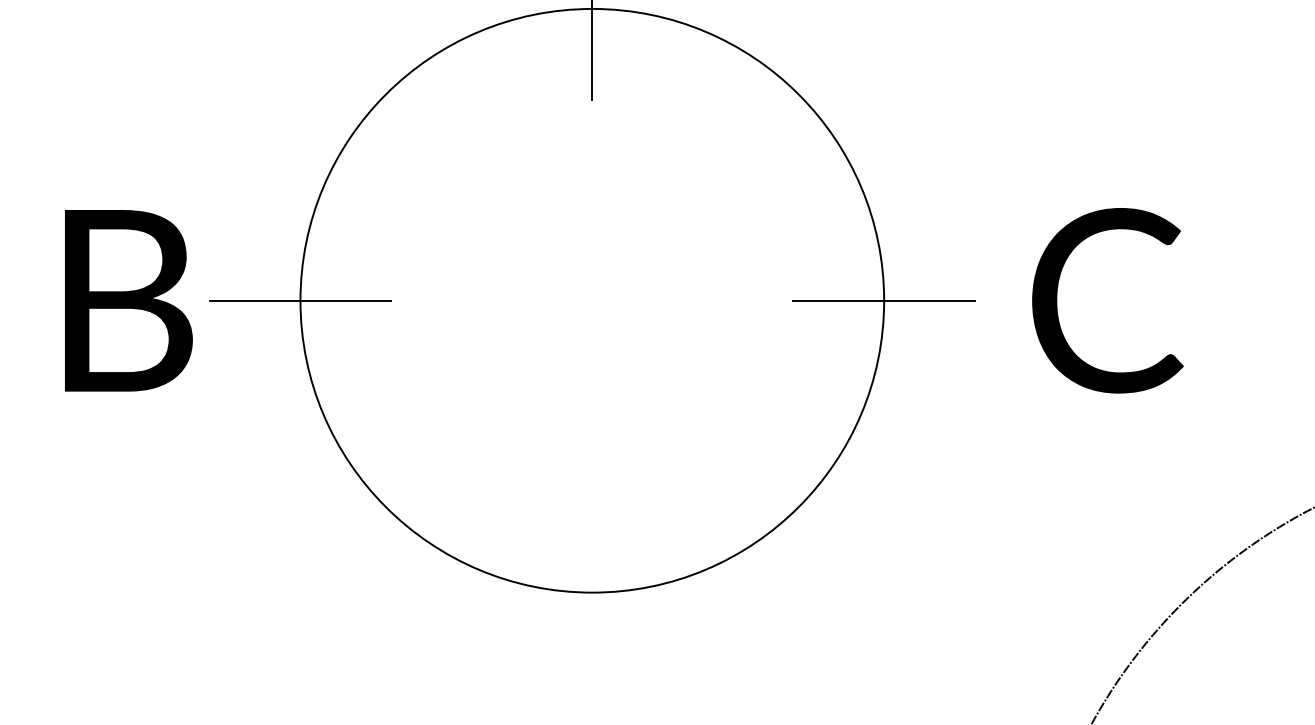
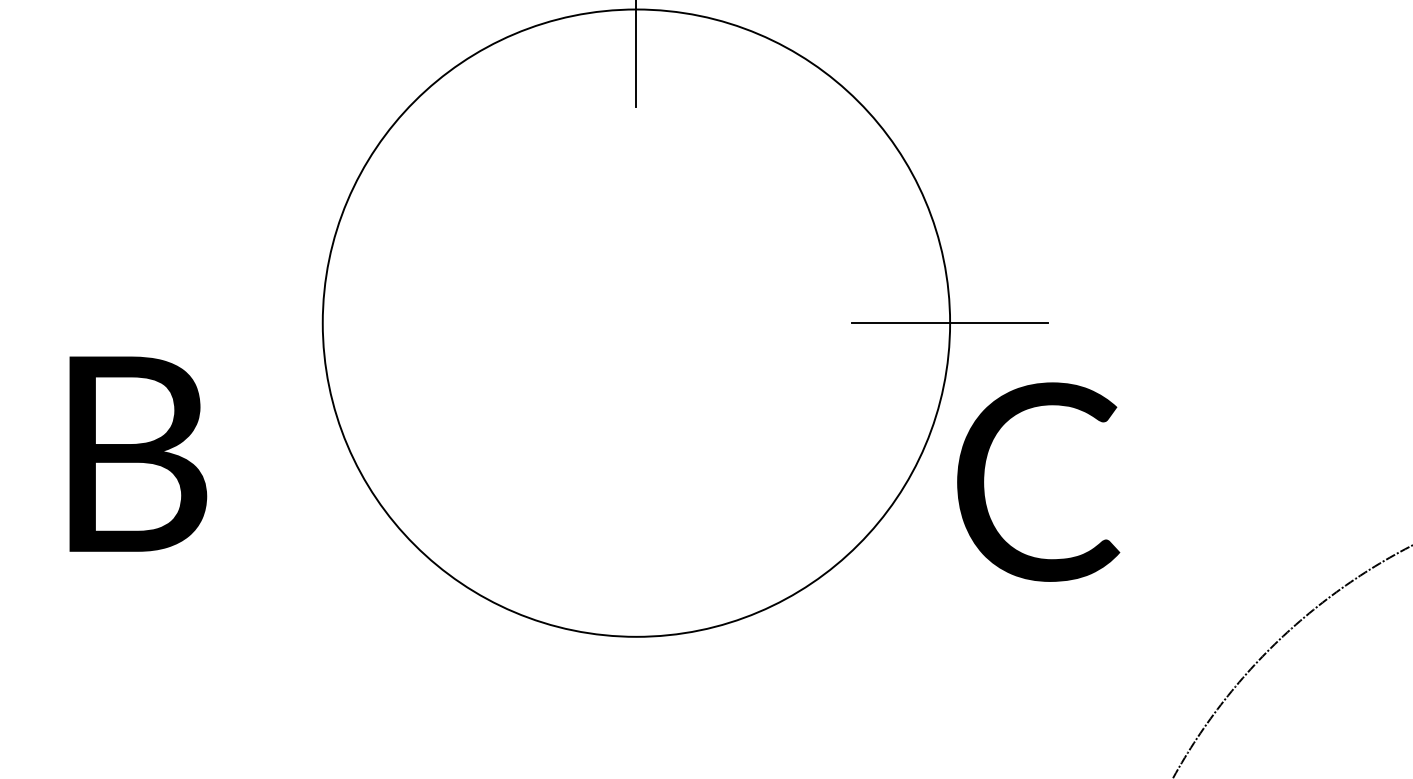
text: (129, 300) -> (138, 453), moved
text: (1107, 300) -> (1038, 481), moved
line: (300, 301) -> (322, 323), removed

